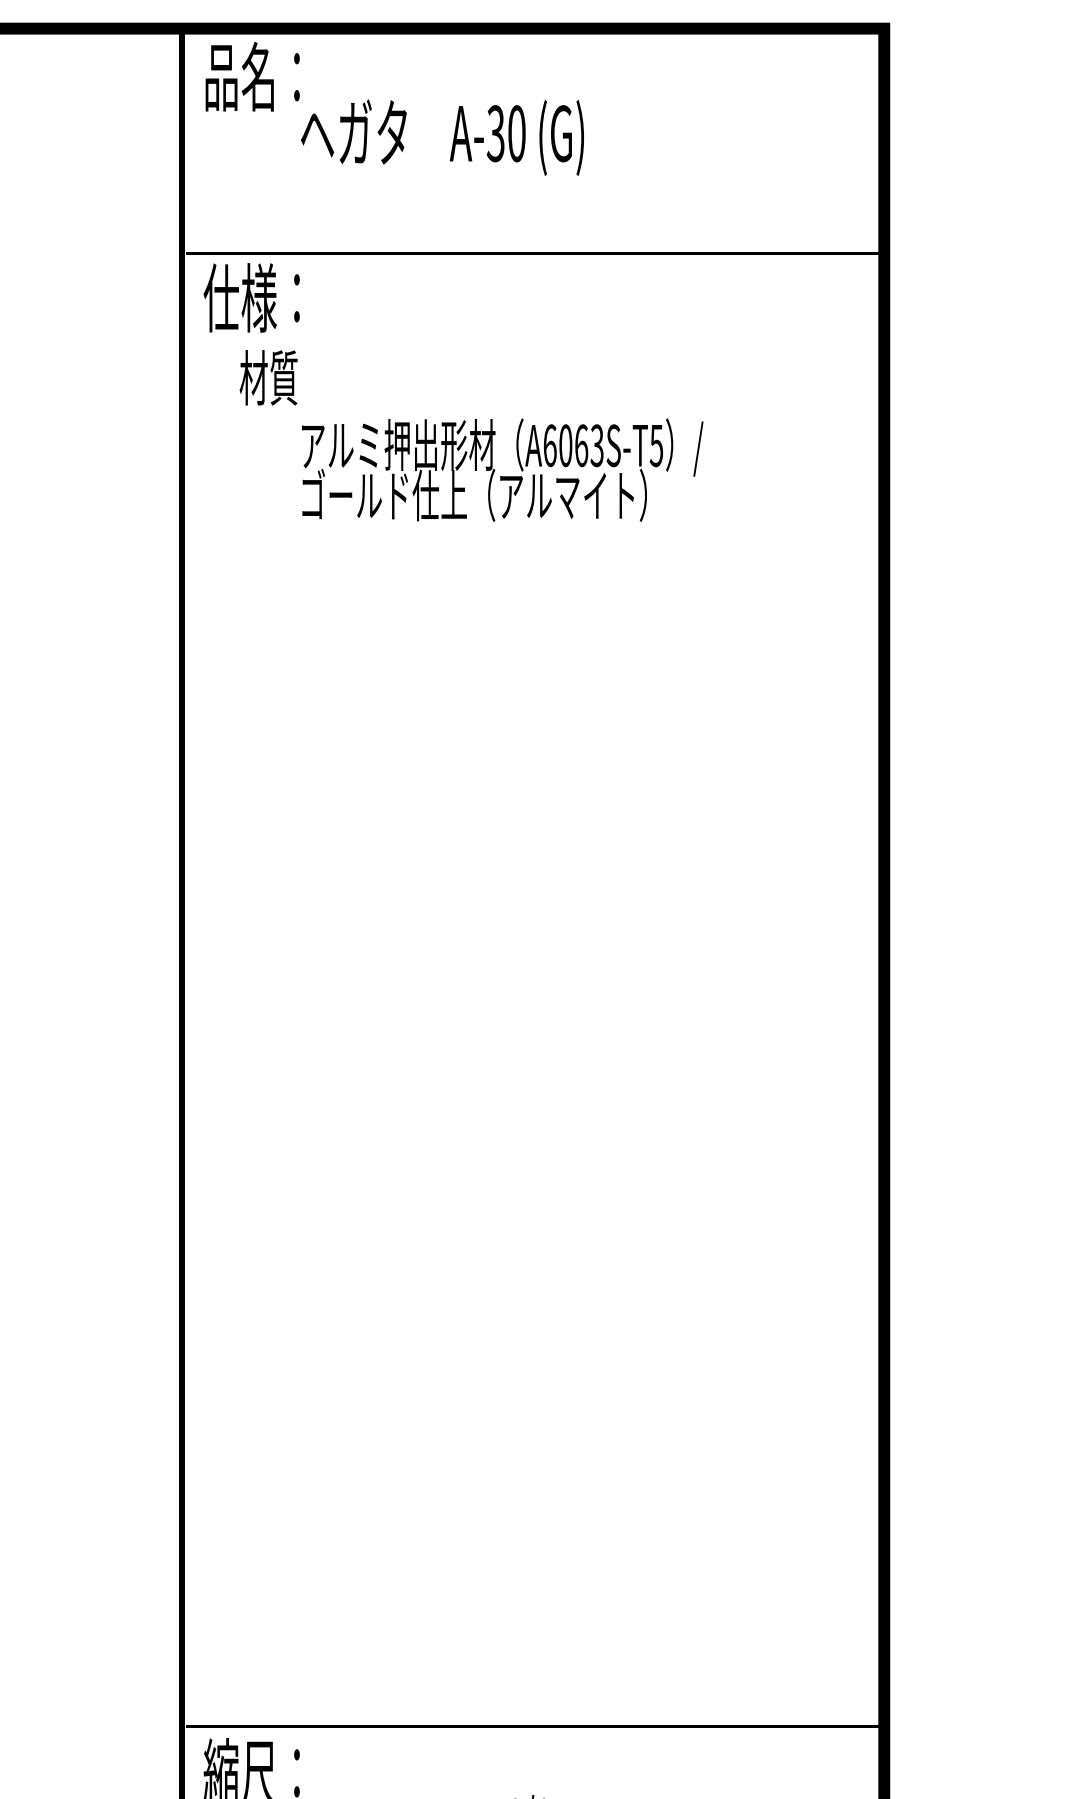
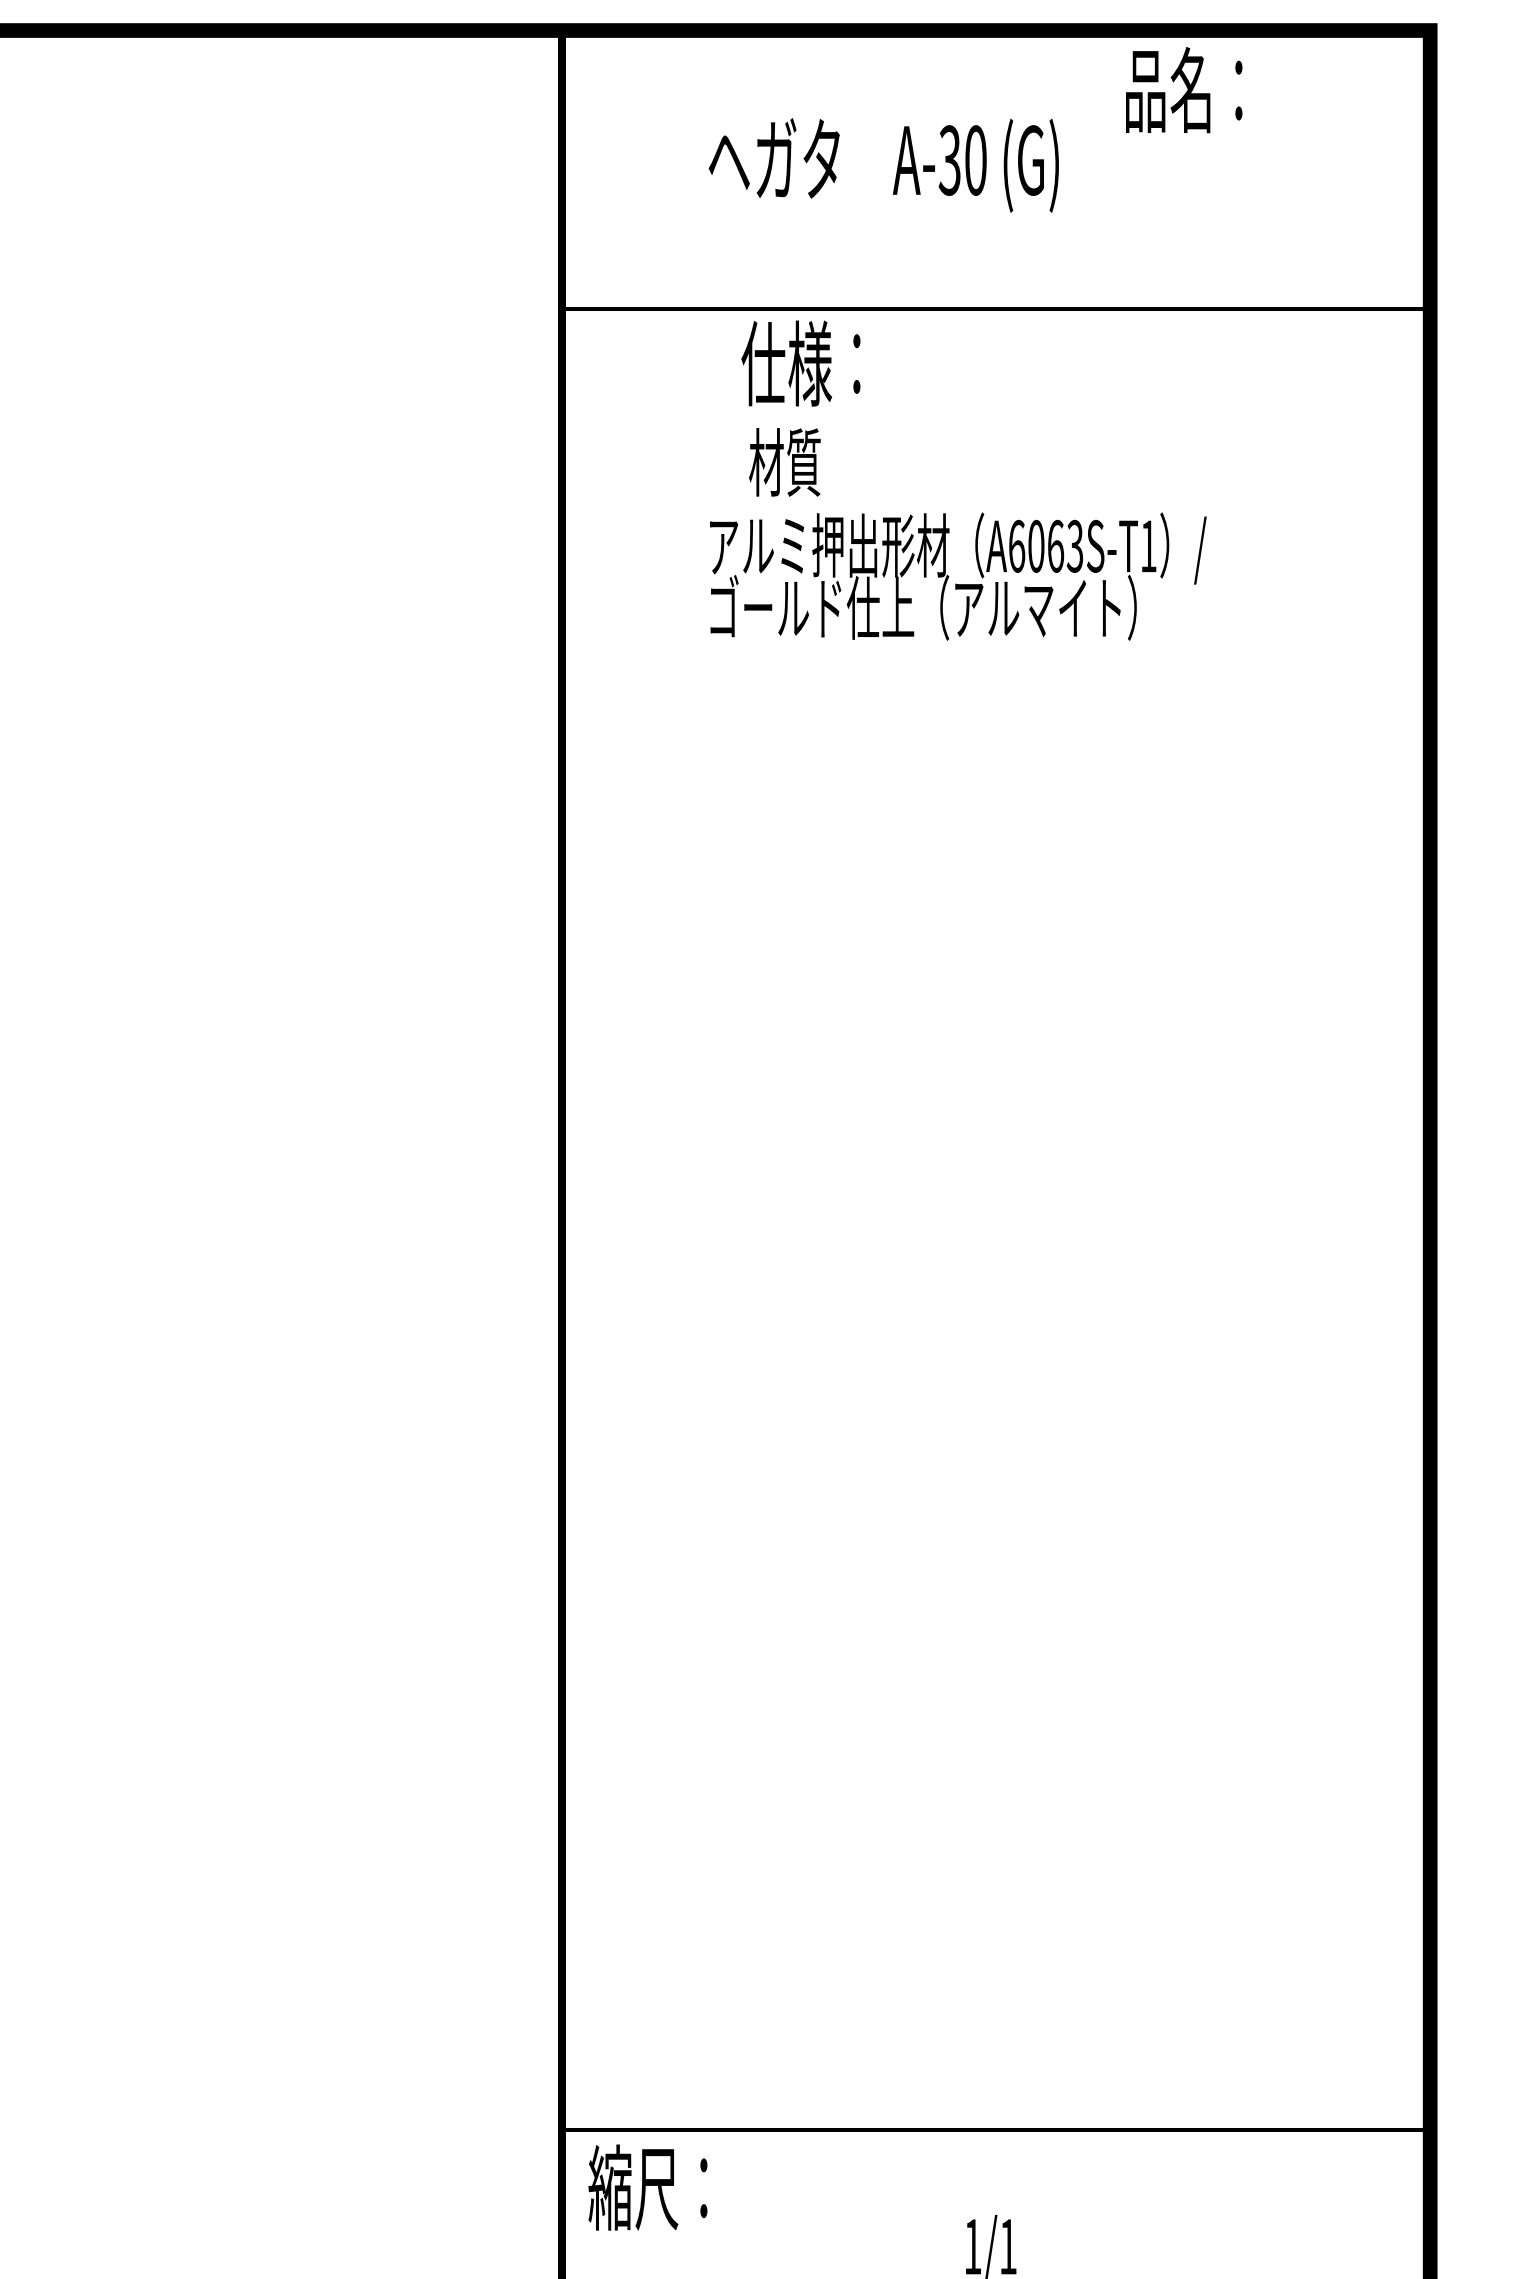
text: (252, 77) -> (1184, 90), moved
text: (251, 297) -> (800, 363), moved
text: (268, 377) -> (784, 462), moved
text: (656, 445) -> (1148, 546), A6063S-T5 -> A6063S-T1

